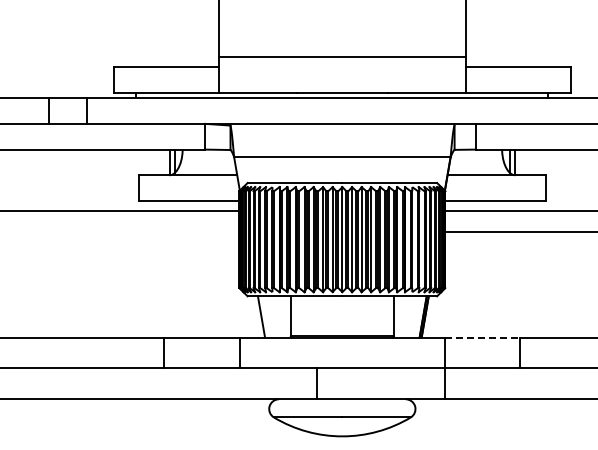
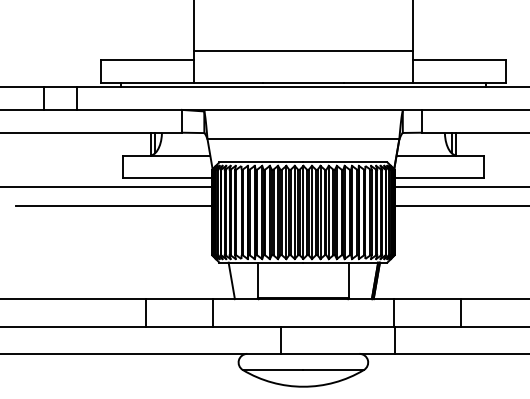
line: (128, 232) -> (113, 206), added
line: (482, 337) -> (427, 299), dashed -> solid

